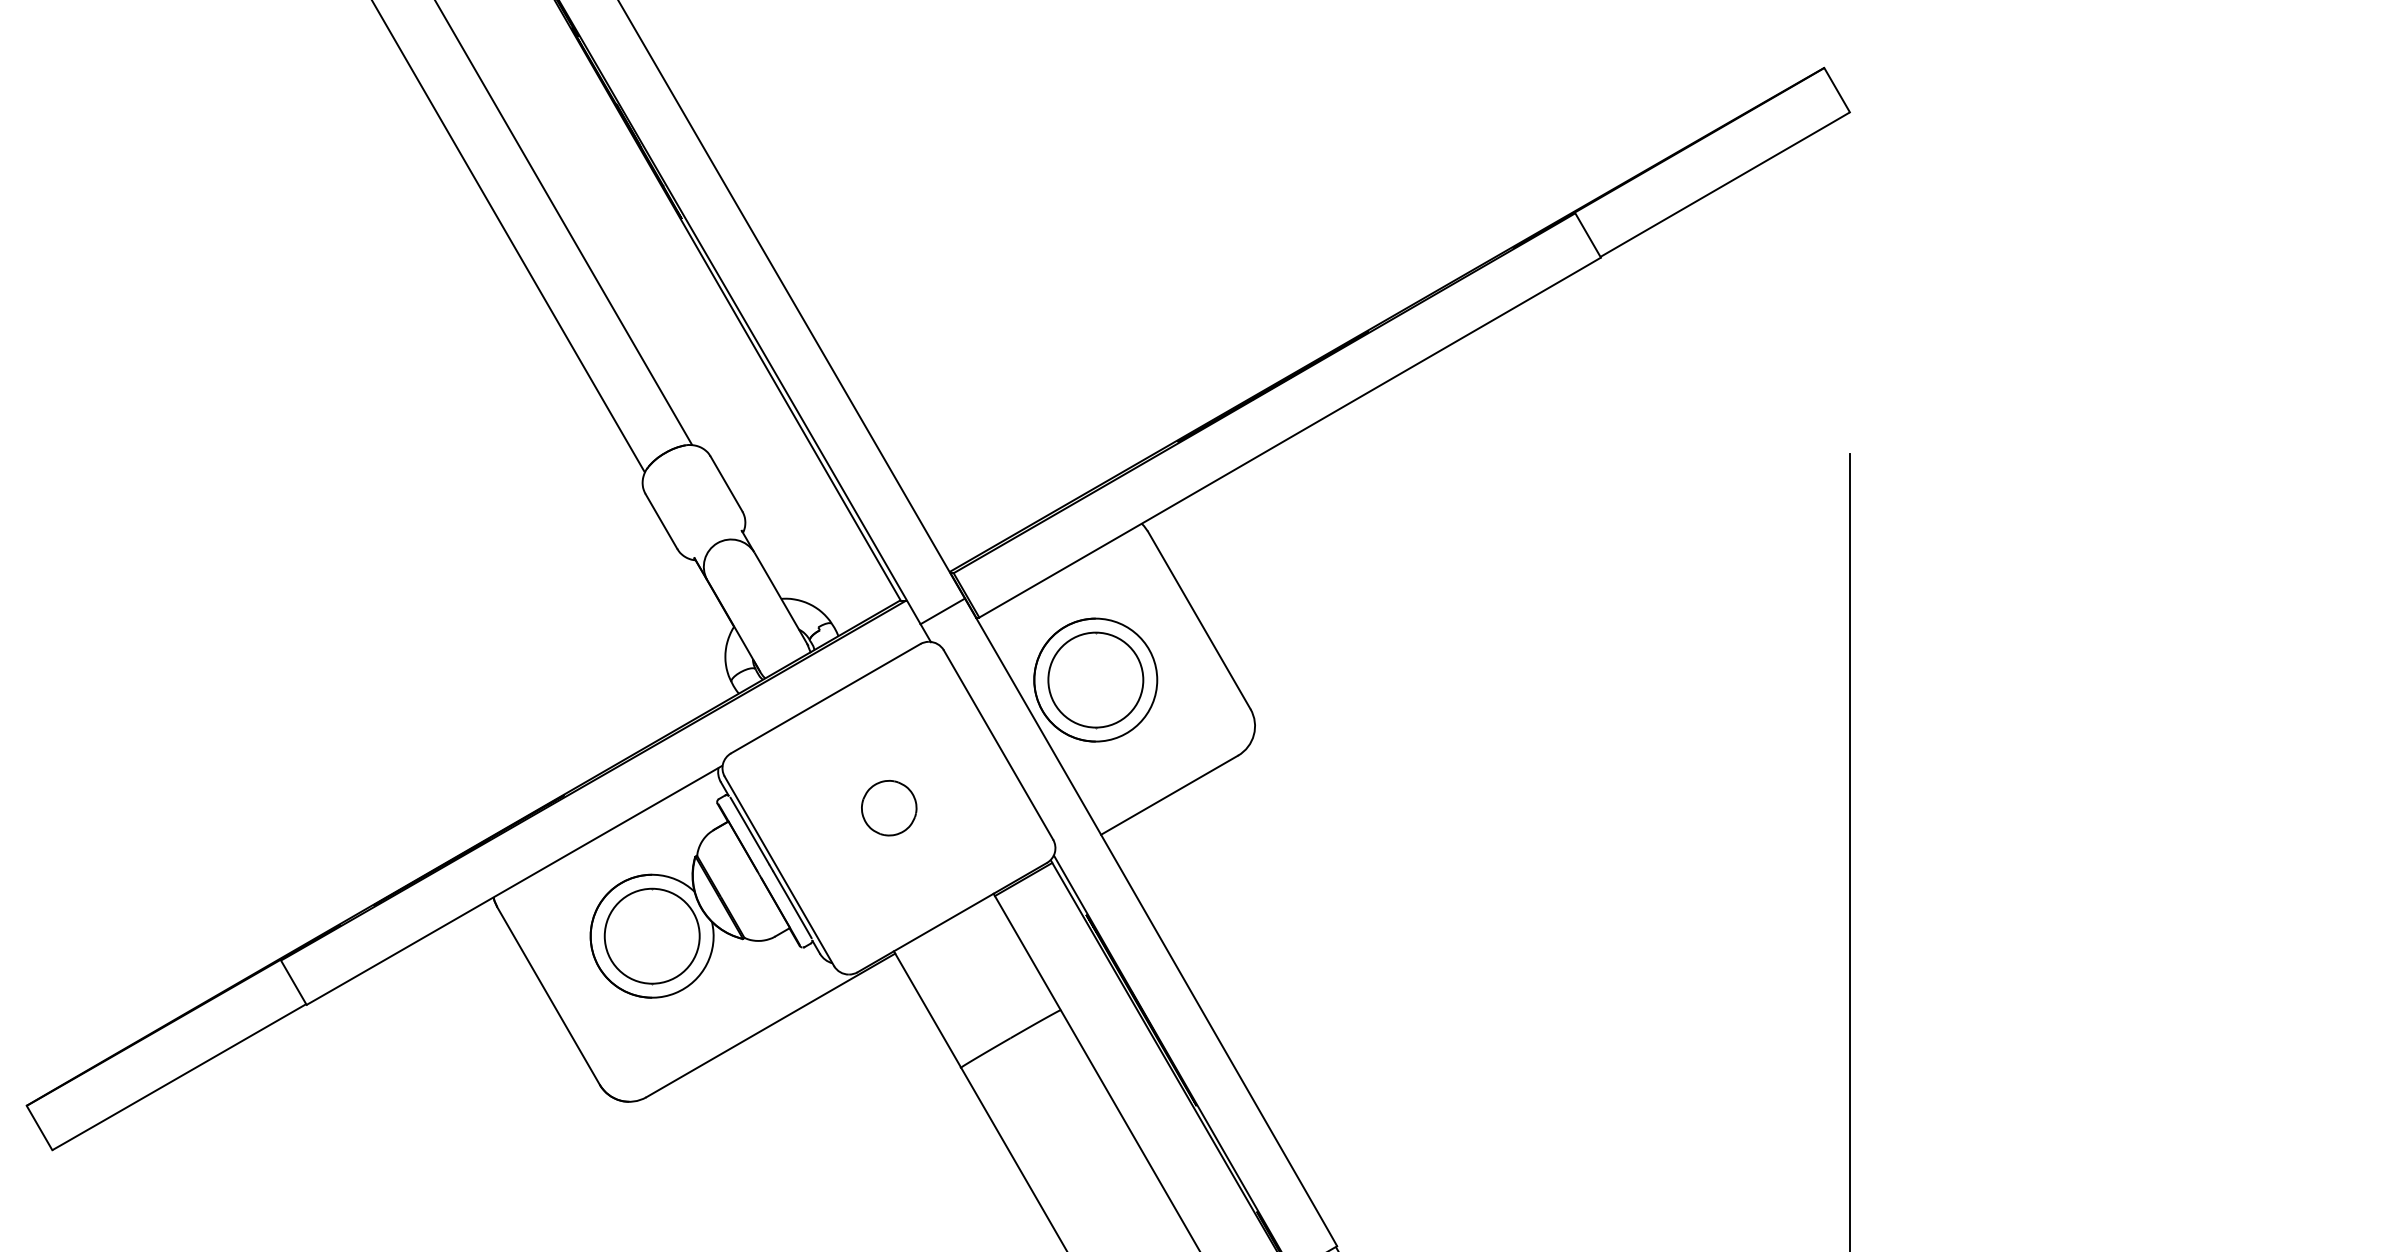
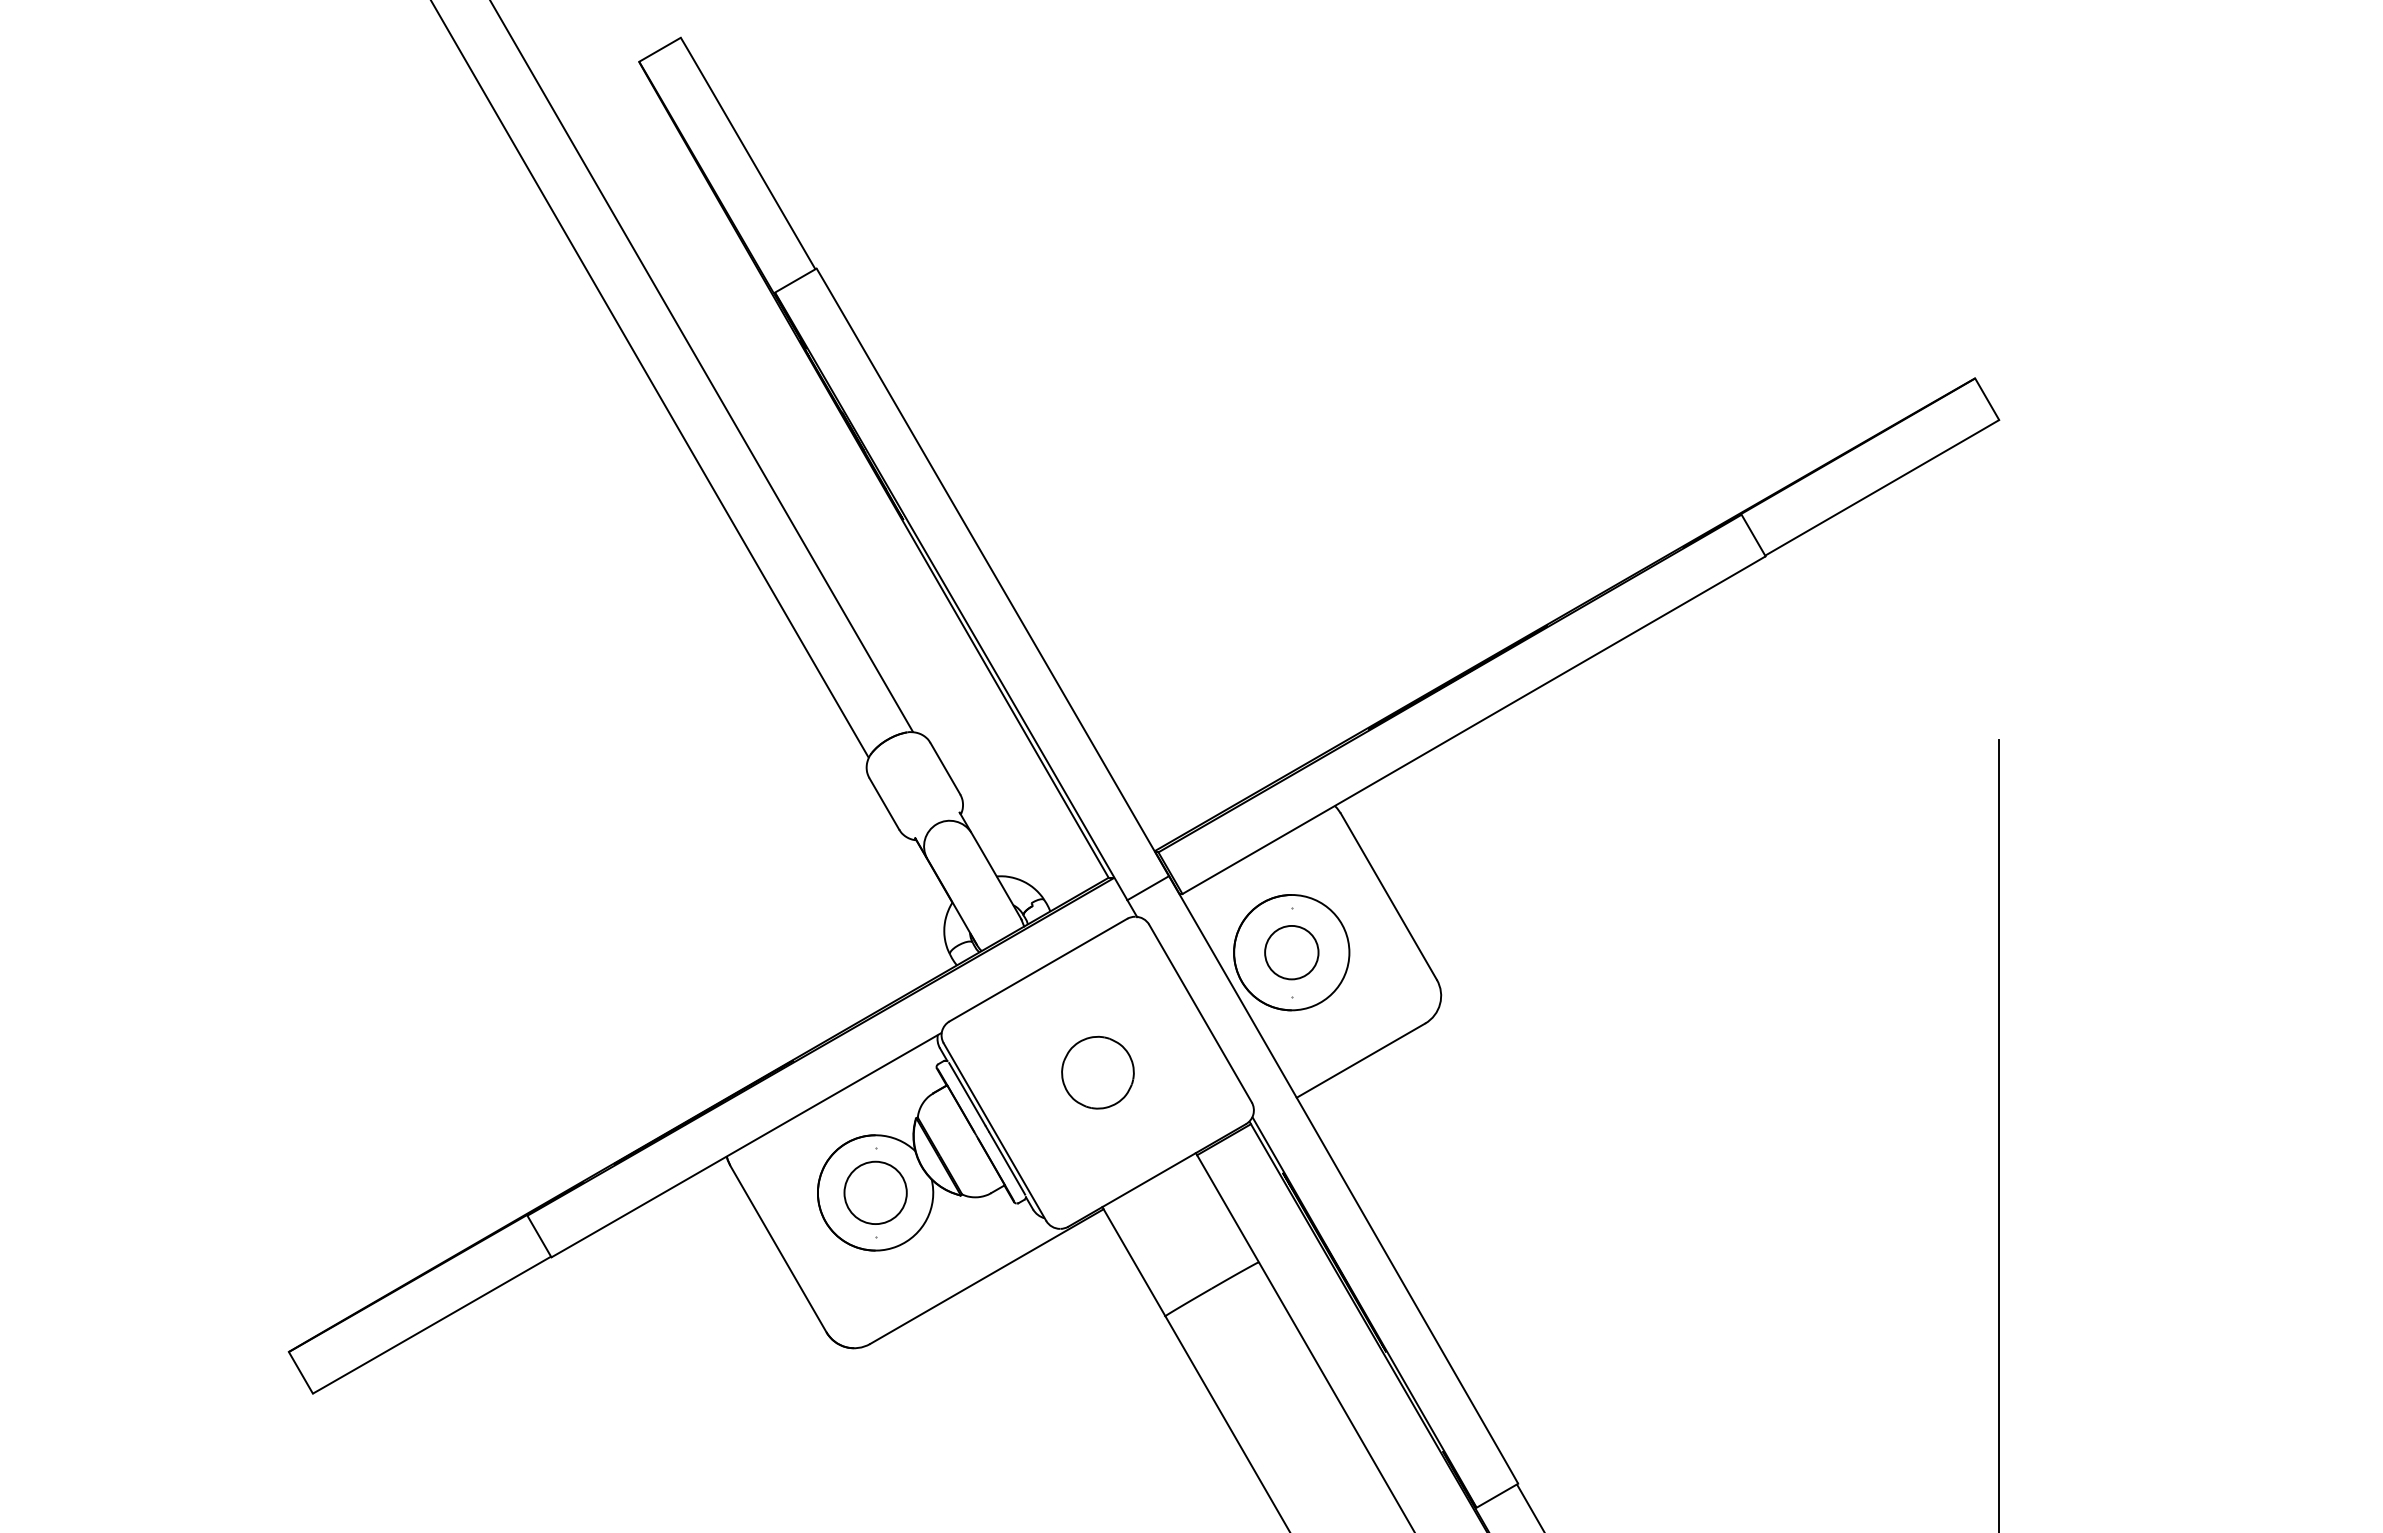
circle: (1095, 679) -> (1291, 952), size x0.6
part: (888, 807) -> (1097, 1072), size x1.4
circle: (652, 935) -> (875, 1192), size x0.7

